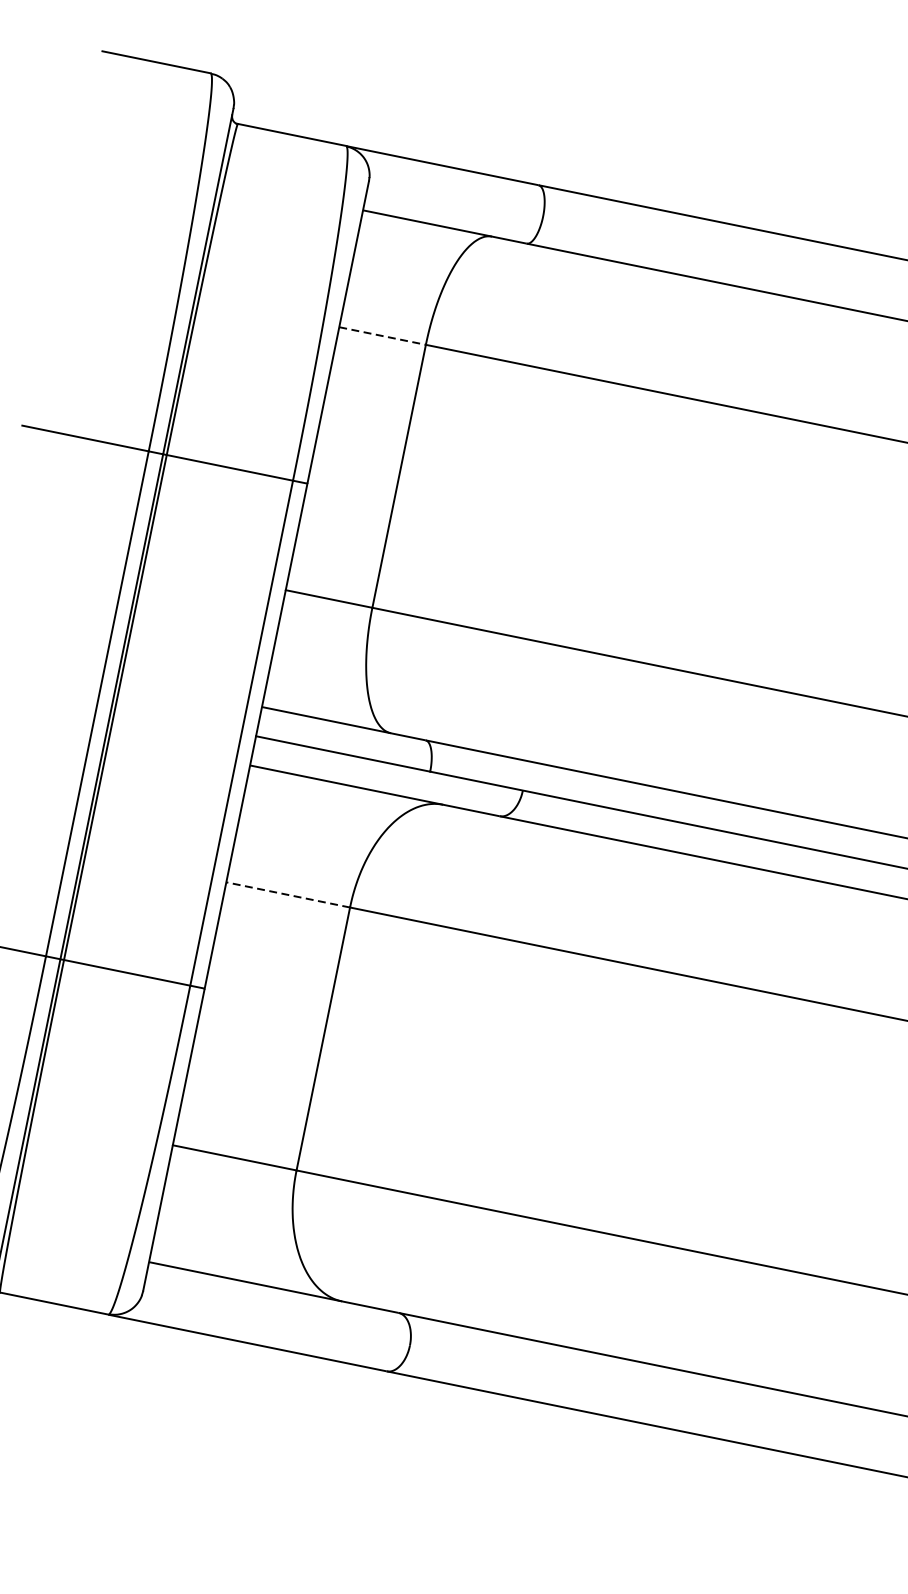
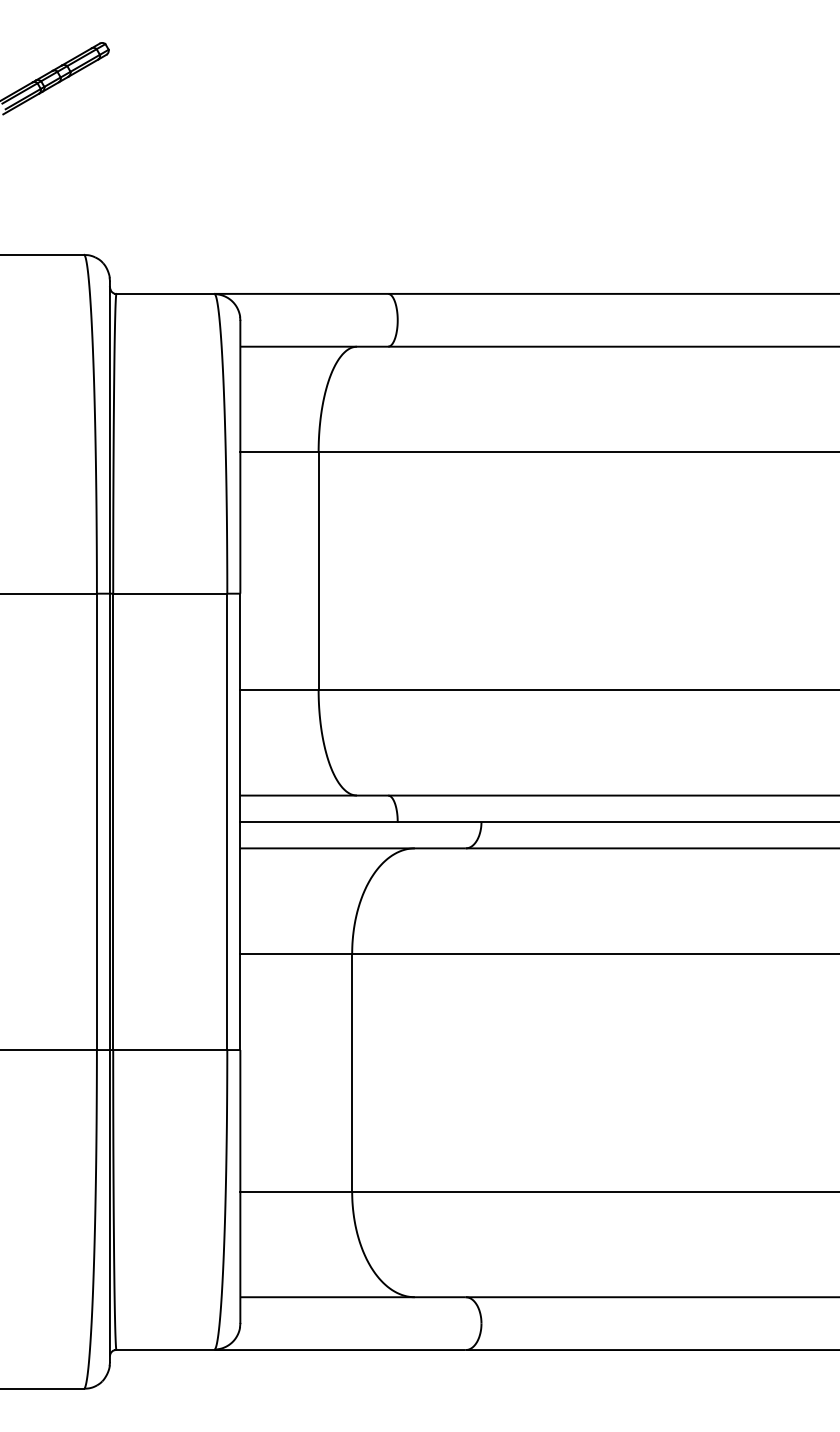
line: (382, 336) -> (279, 452), dashed -> solid
line: (288, 895) -> (296, 954), dashed -> solid

